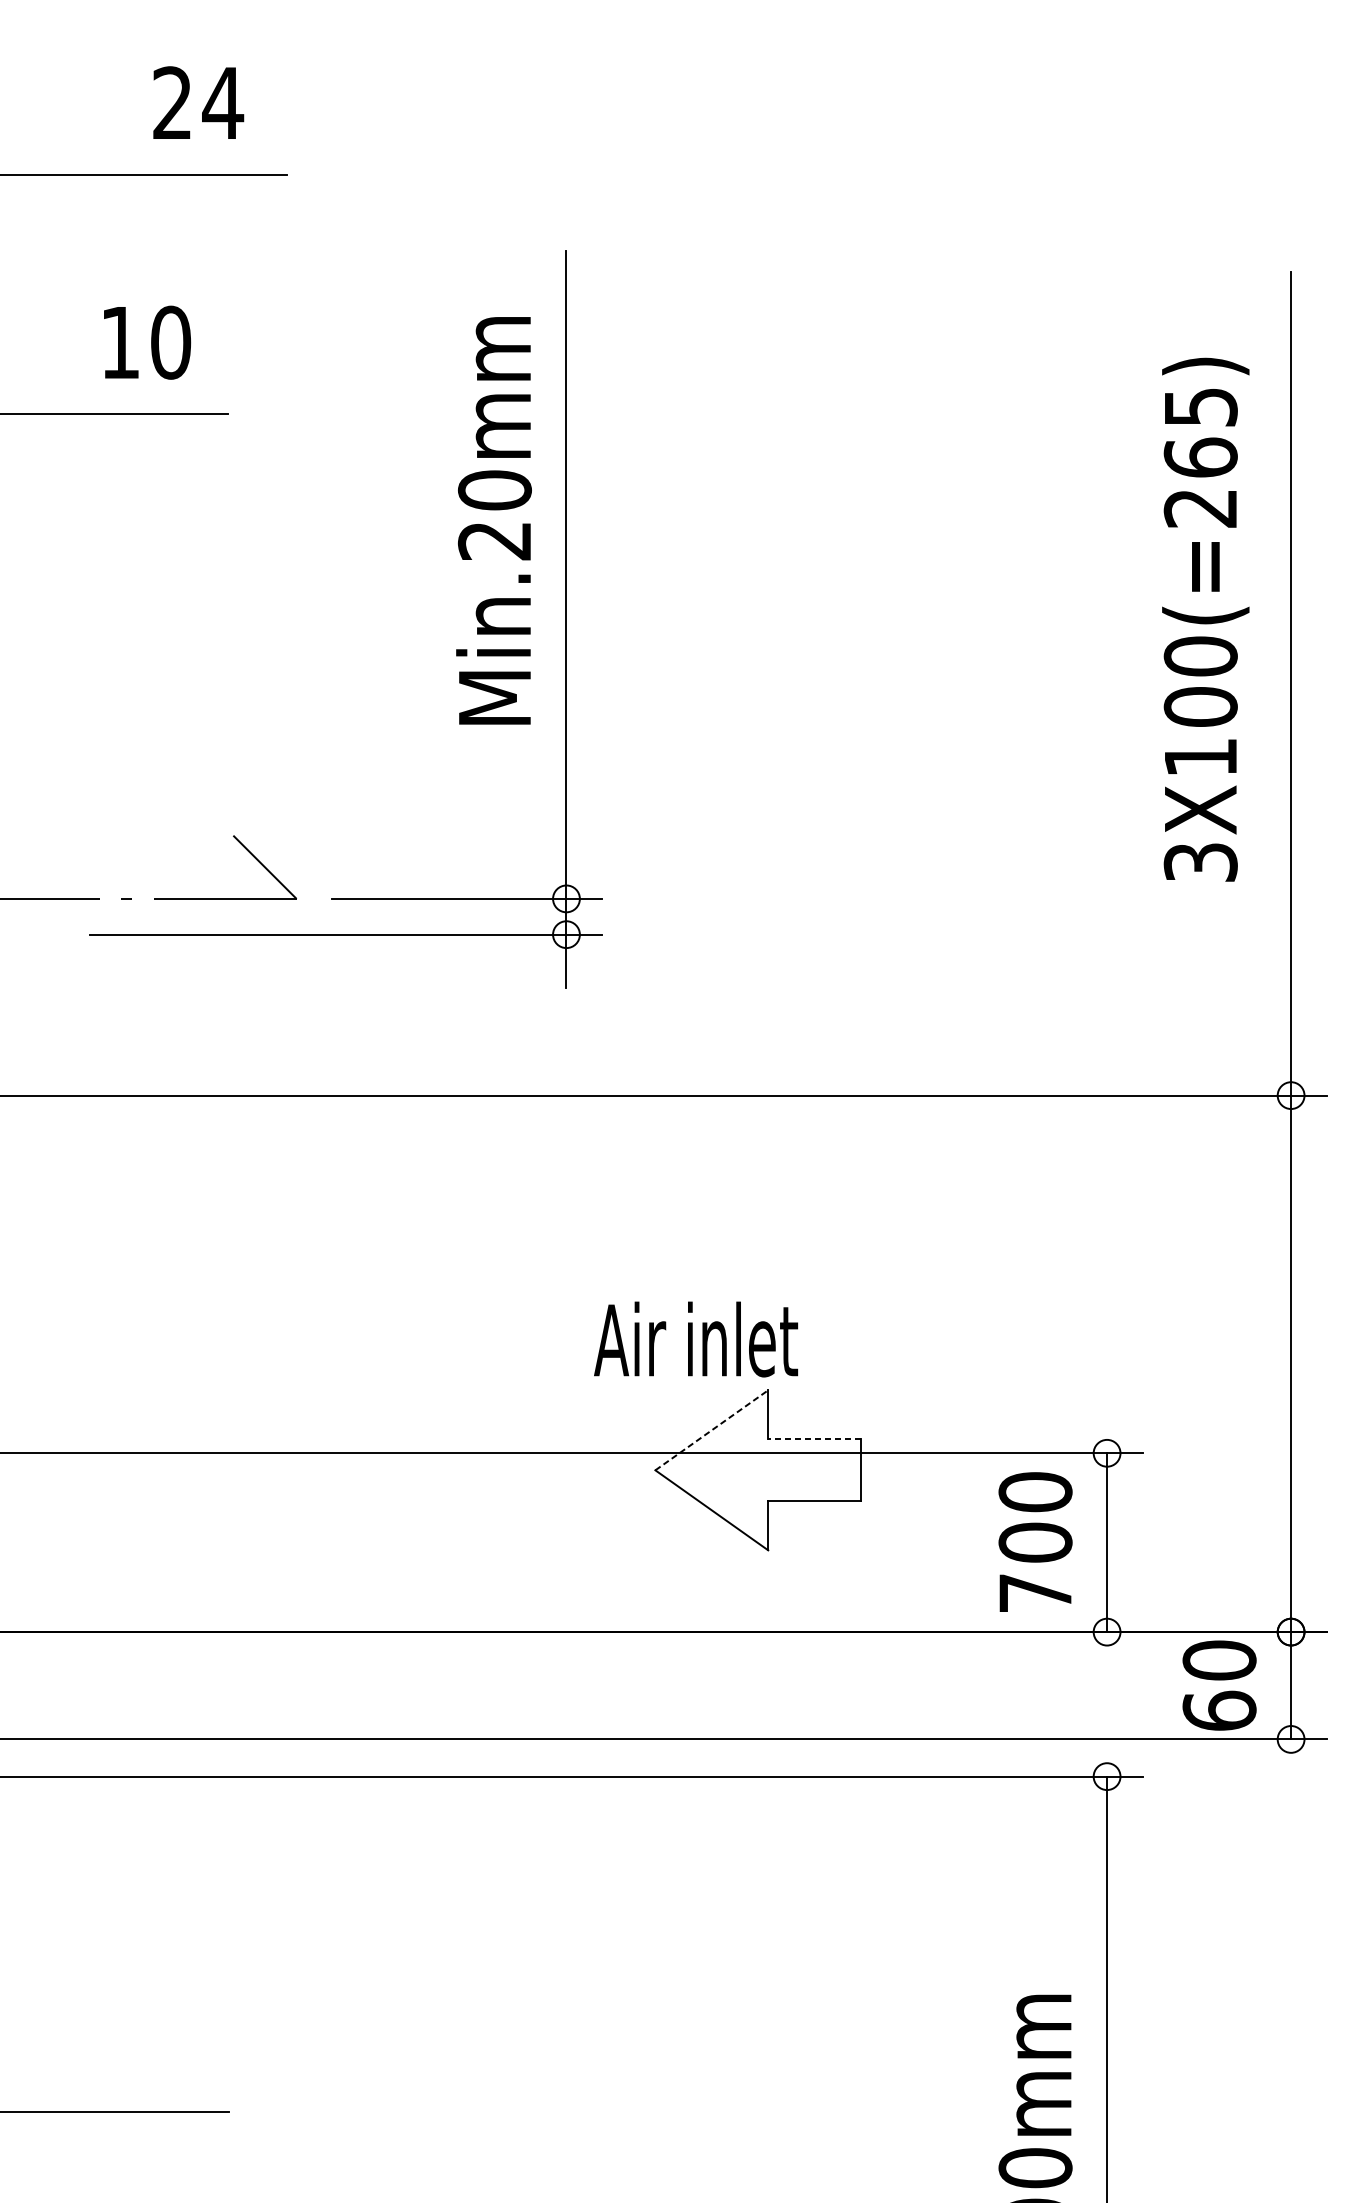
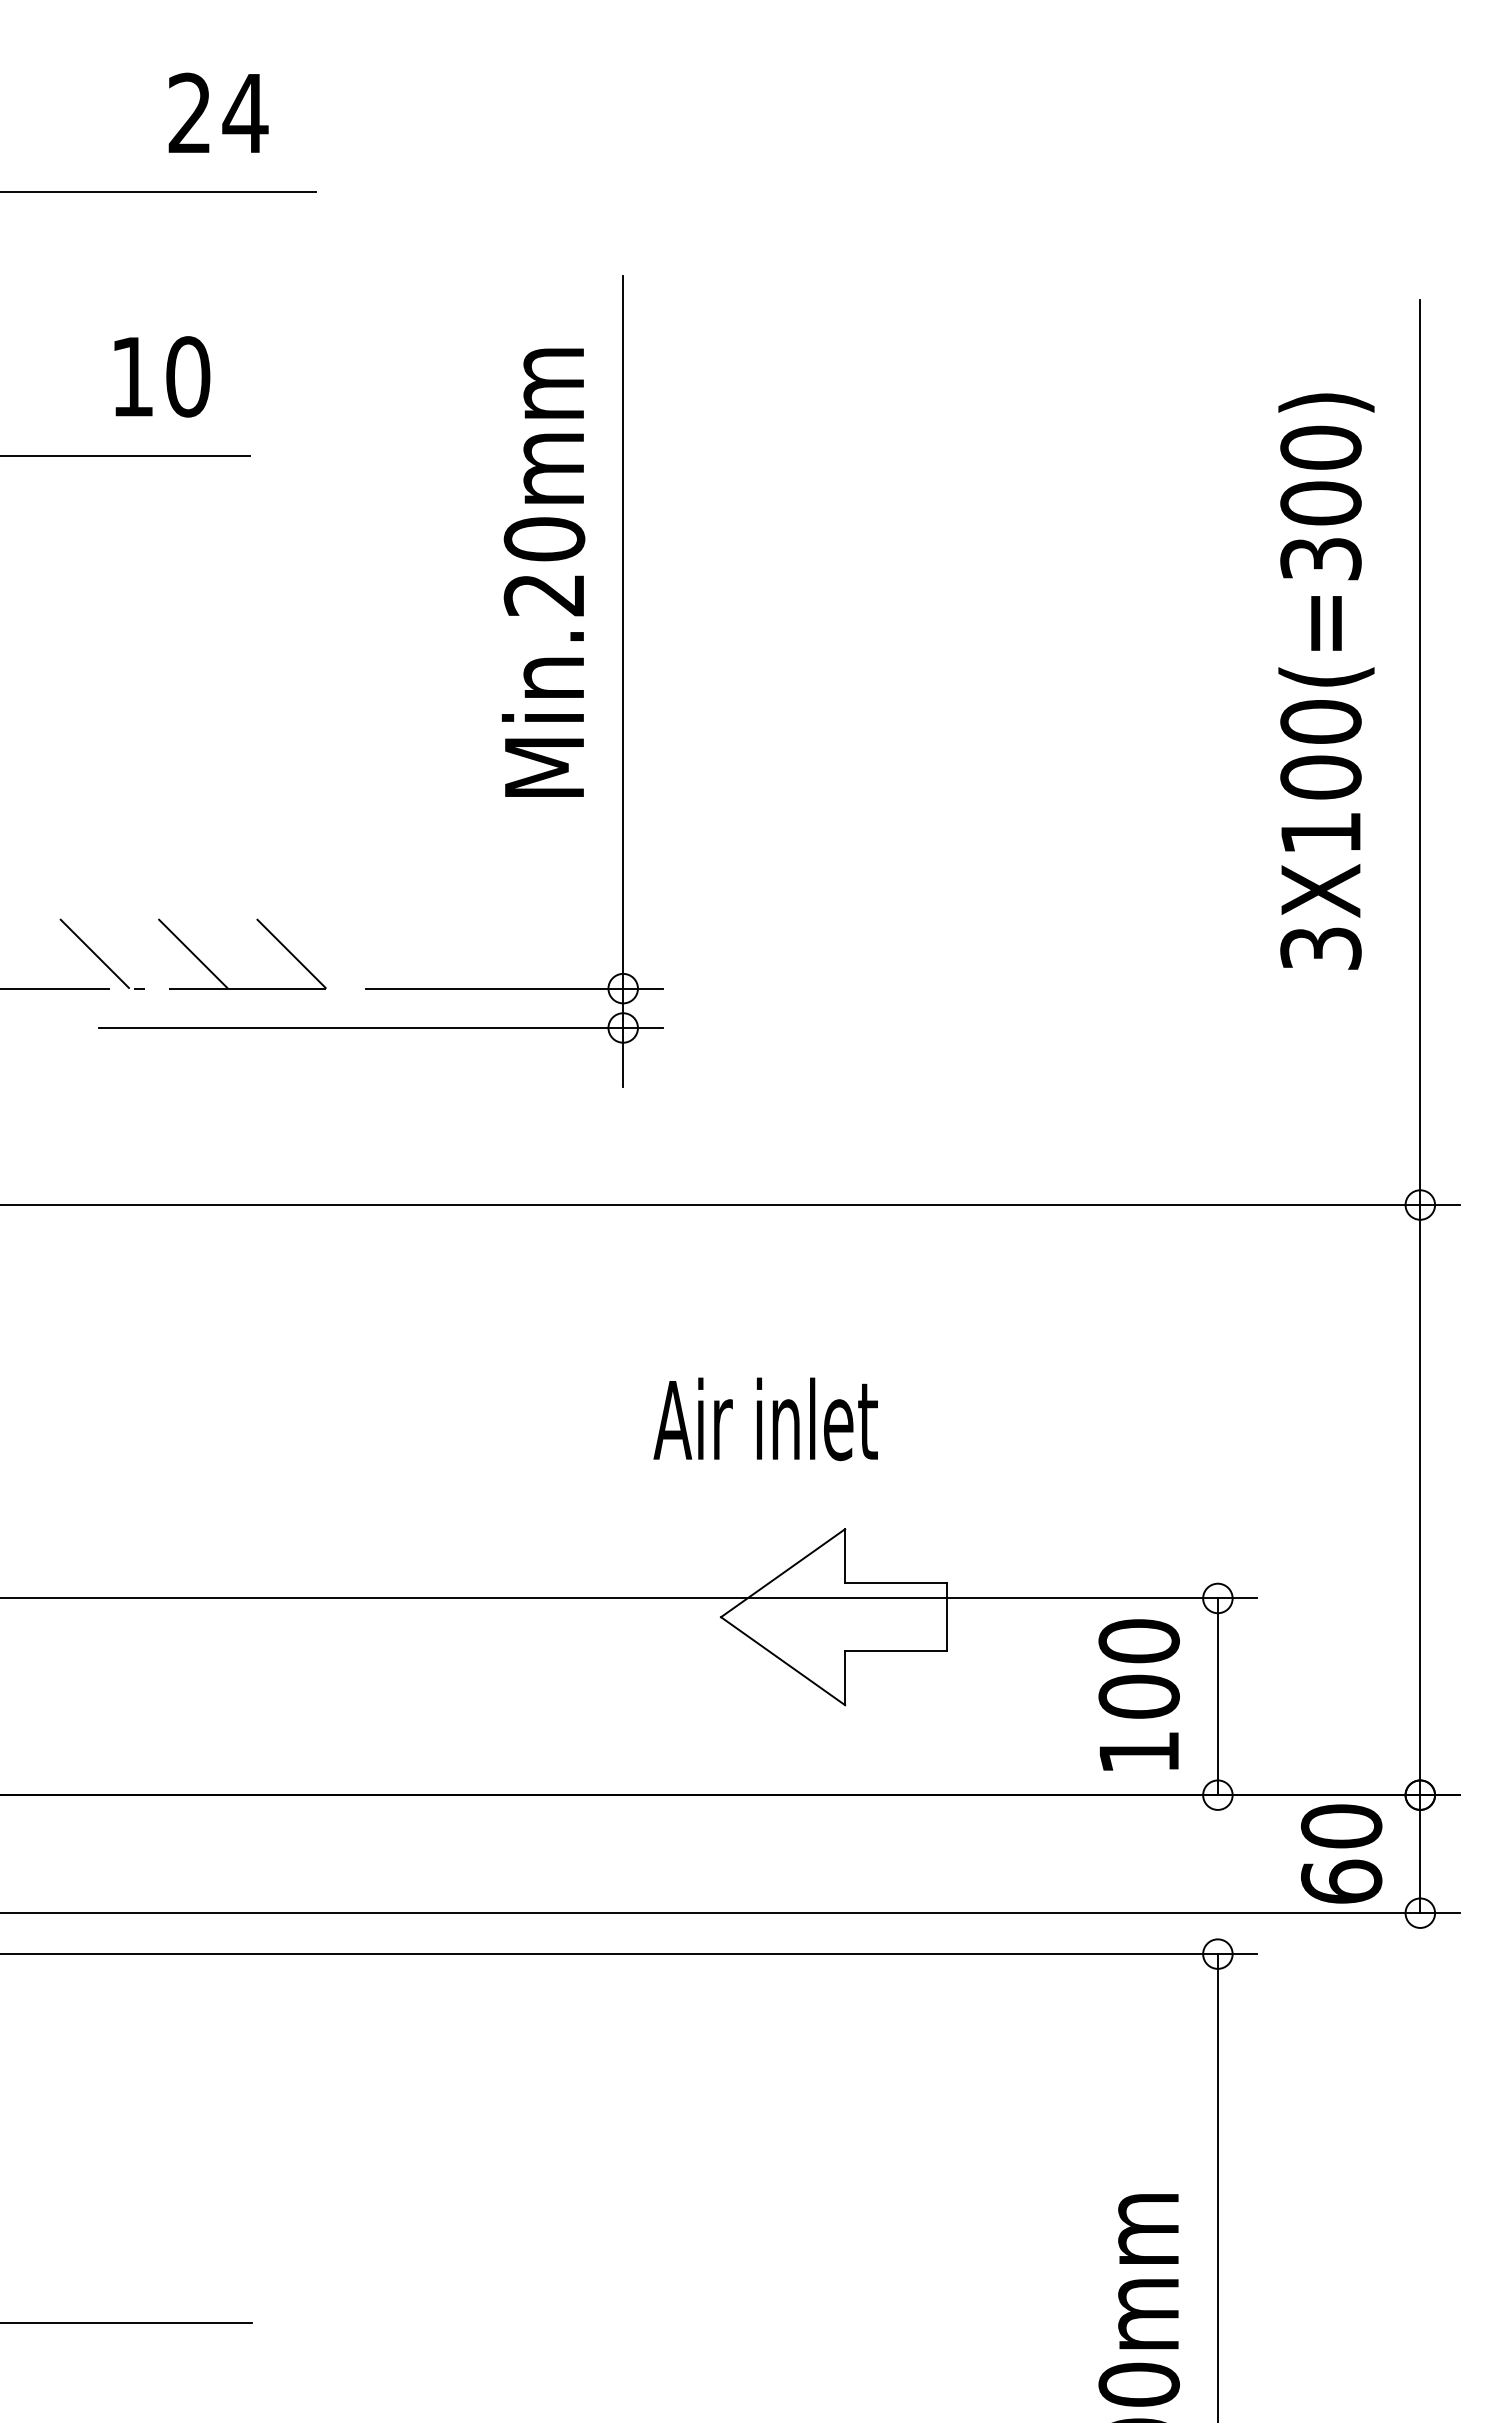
text: (1200, 456) -> (1320, 502), 3X100(=265) -> 3X100(=300)
line: (85, 866) -> (94, 953), added
line: (175, 866) -> (193, 953), added
text: (695, 1339) -> (765, 1419), moved
line: (712, 1429) -> (783, 1572), dashed -> solid
line: (814, 1439) -> (896, 1583), dashed -> solid
text: (1034, 1593) -> (1138, 1752), 700 -> 100

